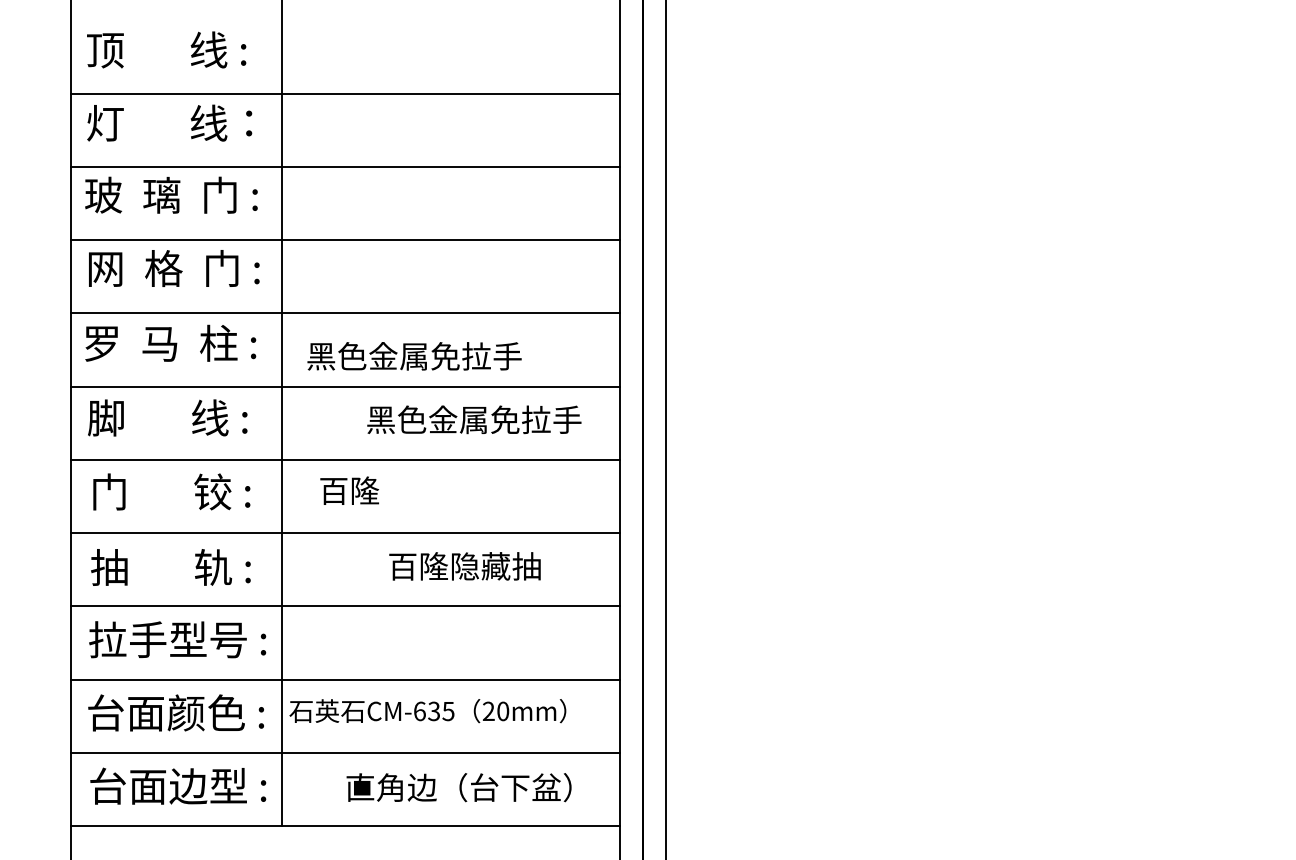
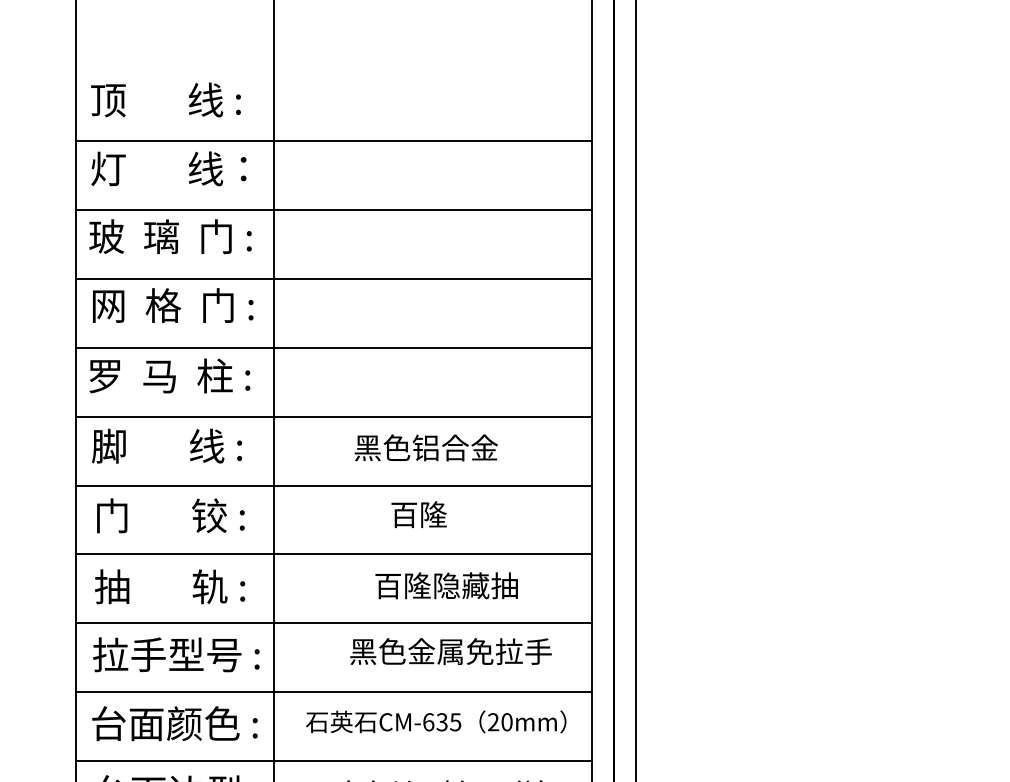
text: (414, 356) -> (450, 651), moved
text: (505, 419) -> (484, 447), 黑色金属免拉手 -> 黑色铝合金
text: (349, 490) -> (418, 514), moved
text: (427, 711) -> (435, 722), moved

